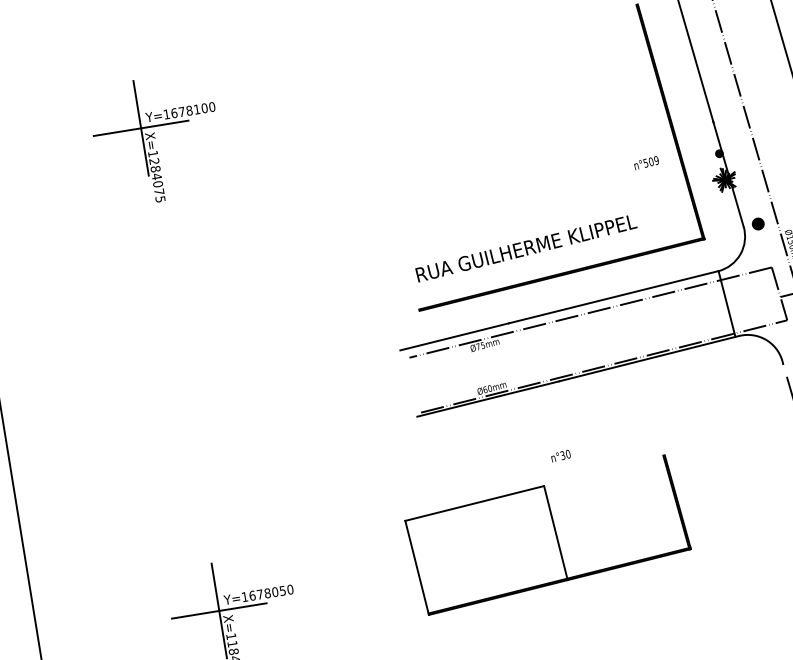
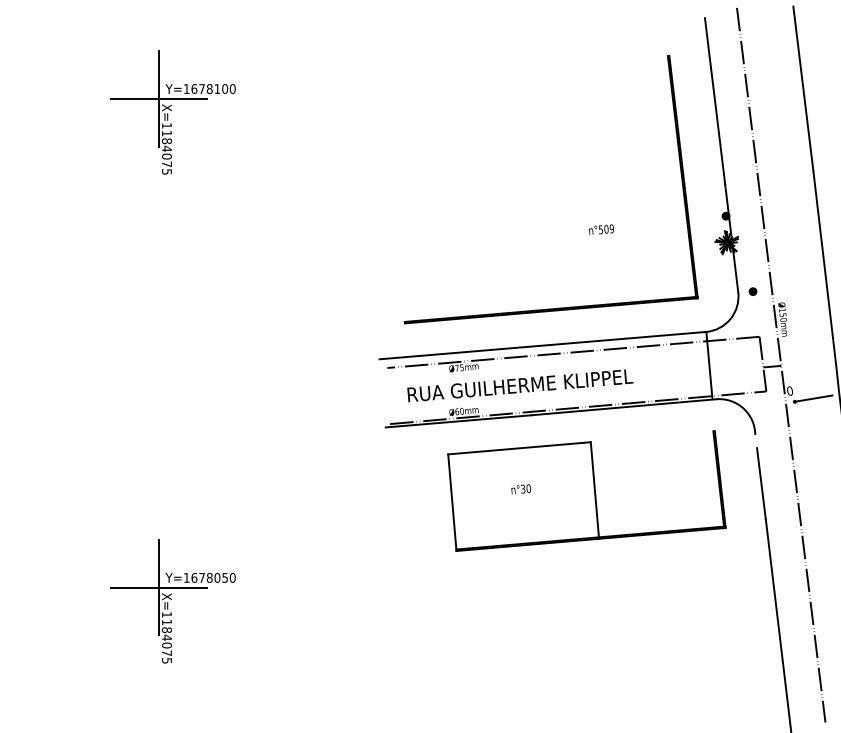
text: (153, 161) -> (166, 133), X=1284075 -> X=1184075
text: (646, 162) -> (601, 229), moved
part: (757, 223) -> (752, 291), size x0.62
text: (526, 248) -> (520, 385), moved
part: (547, 534) -> (586, 490), moved

